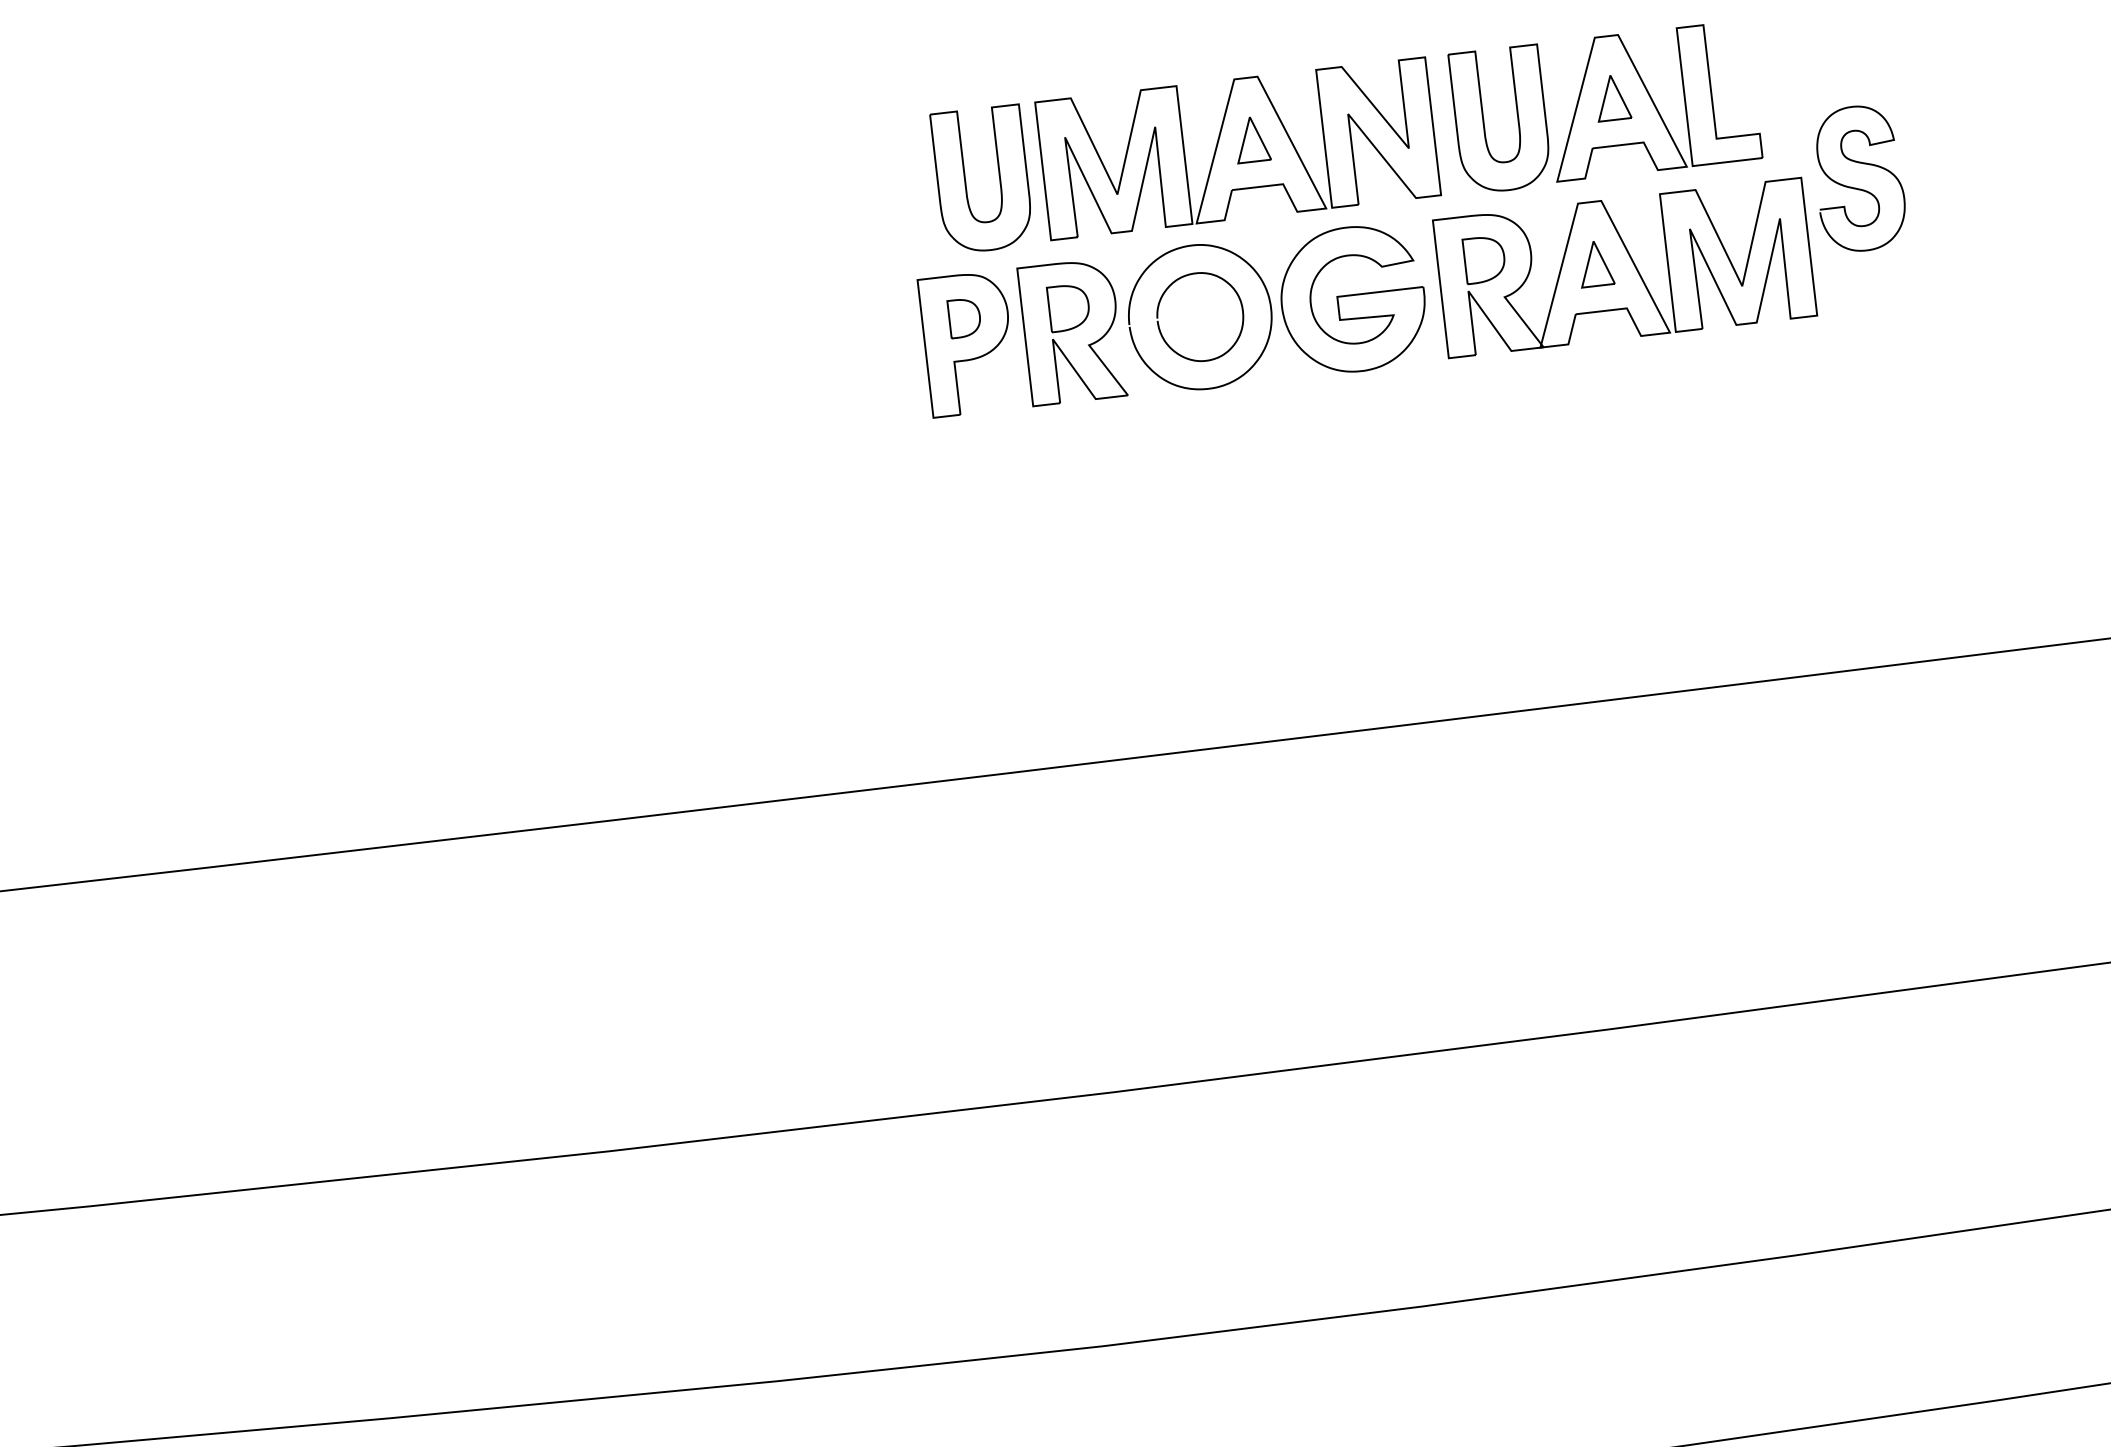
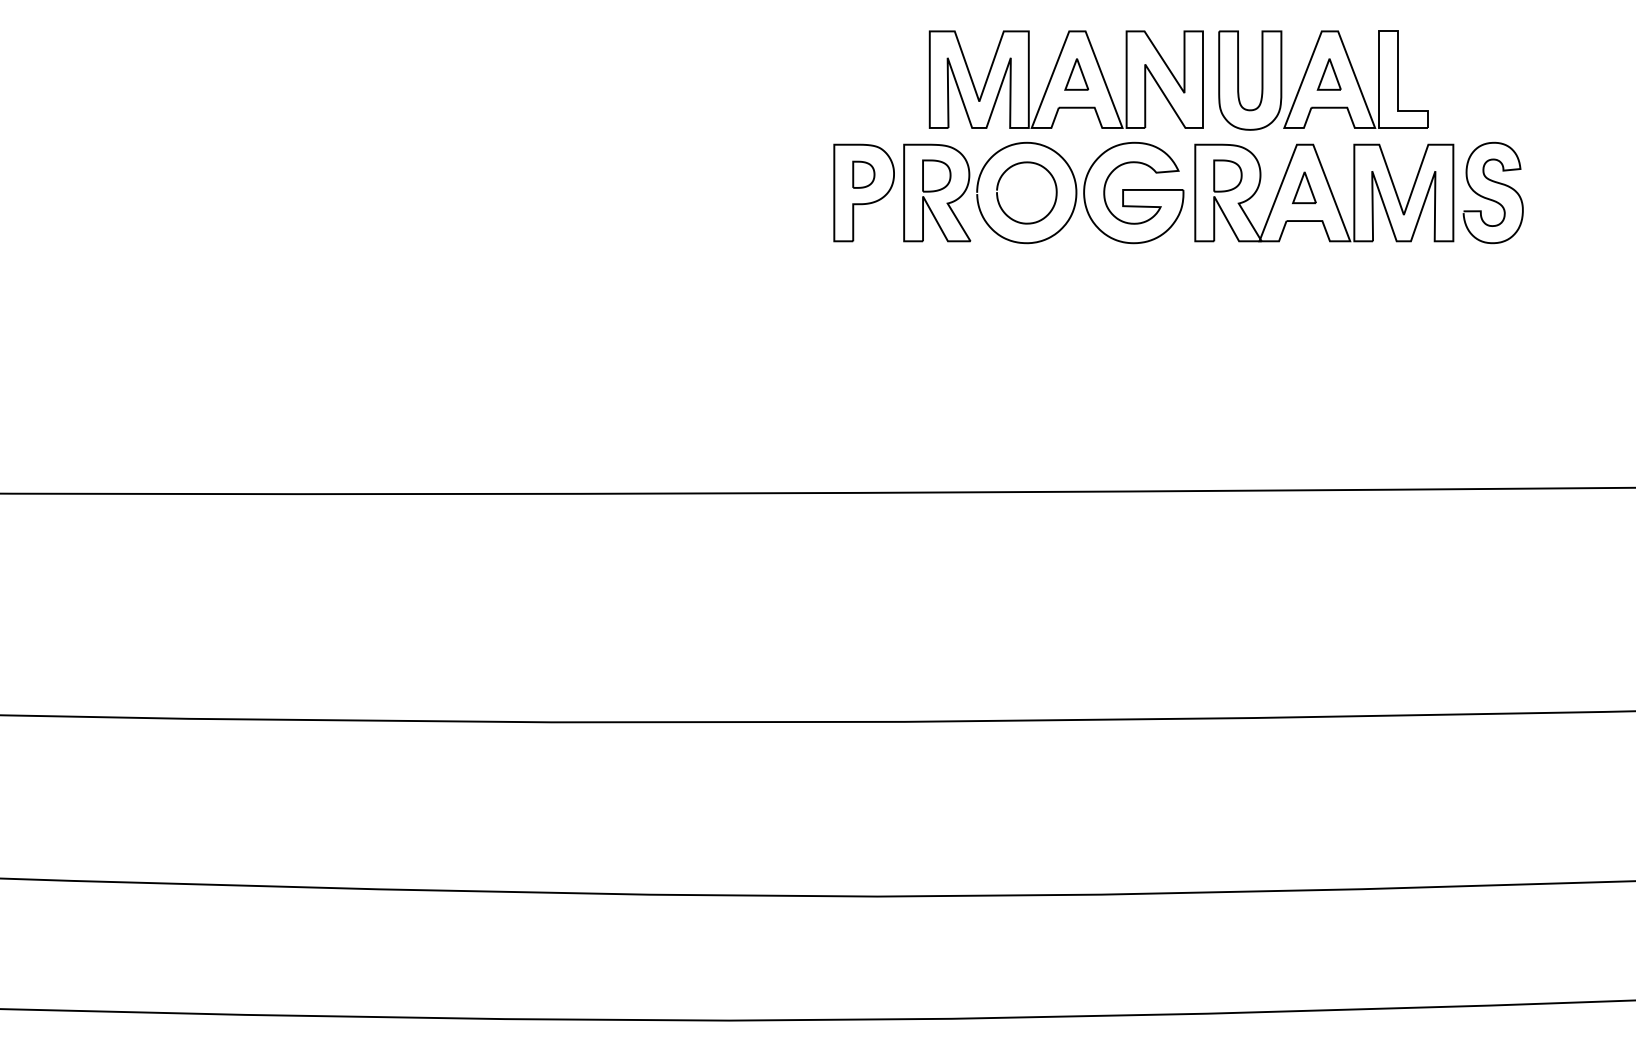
part: (998, 177) -> (898, 80), removed
curve: (1856, 187) -> (1490, 198), moved

